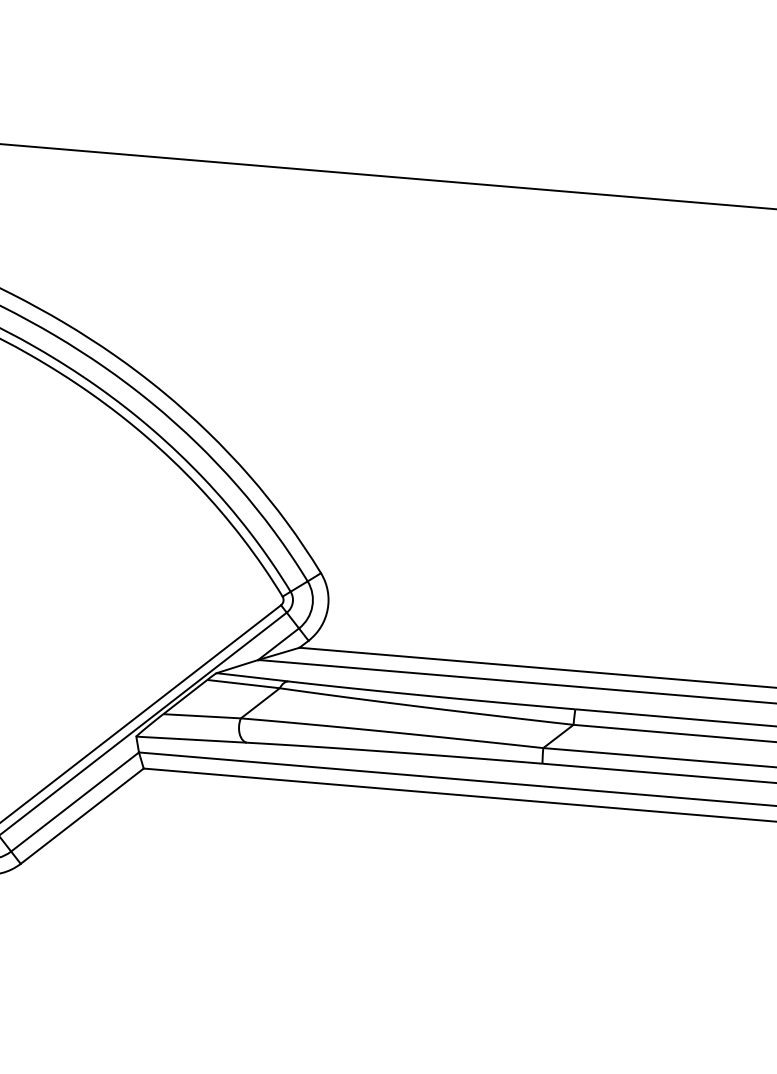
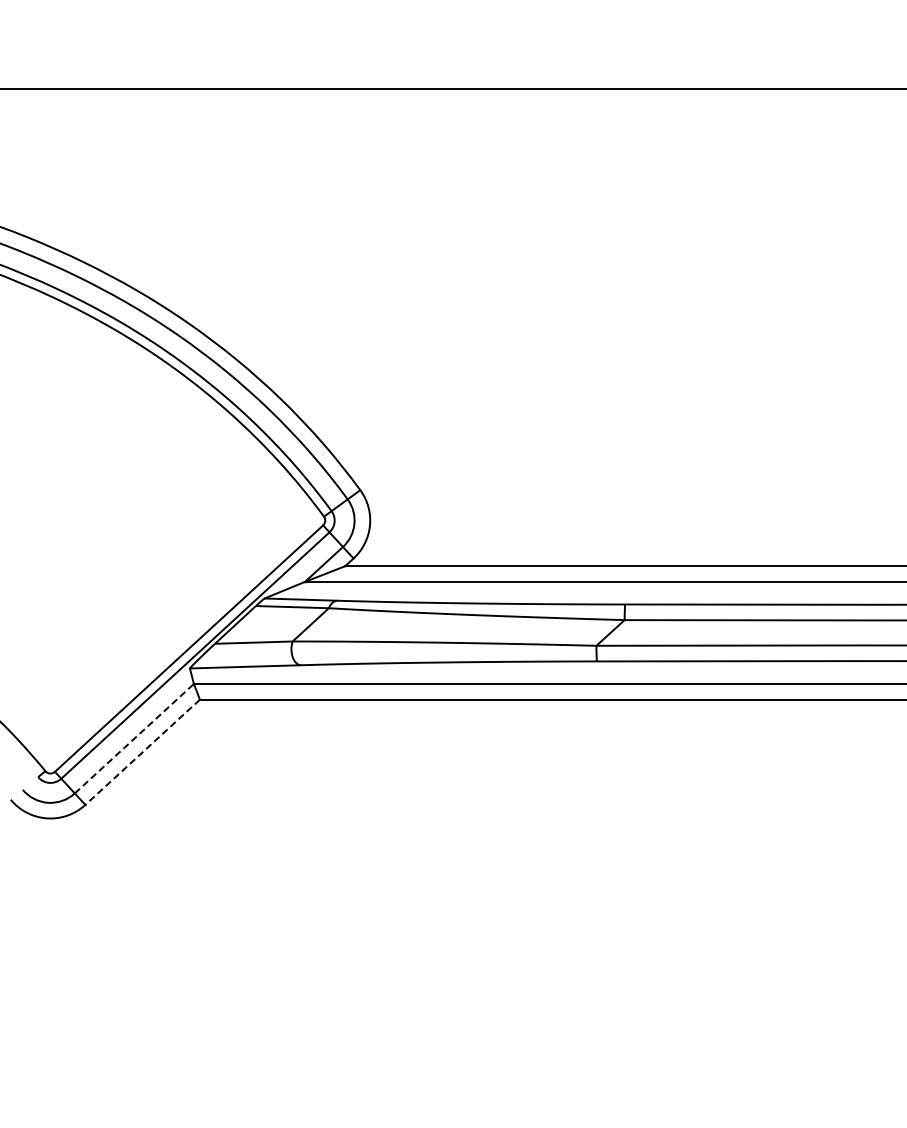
line: (75, 801) -> (134, 738), solid -> dashed
line: (82, 816) -> (142, 752), solid -> dashed

